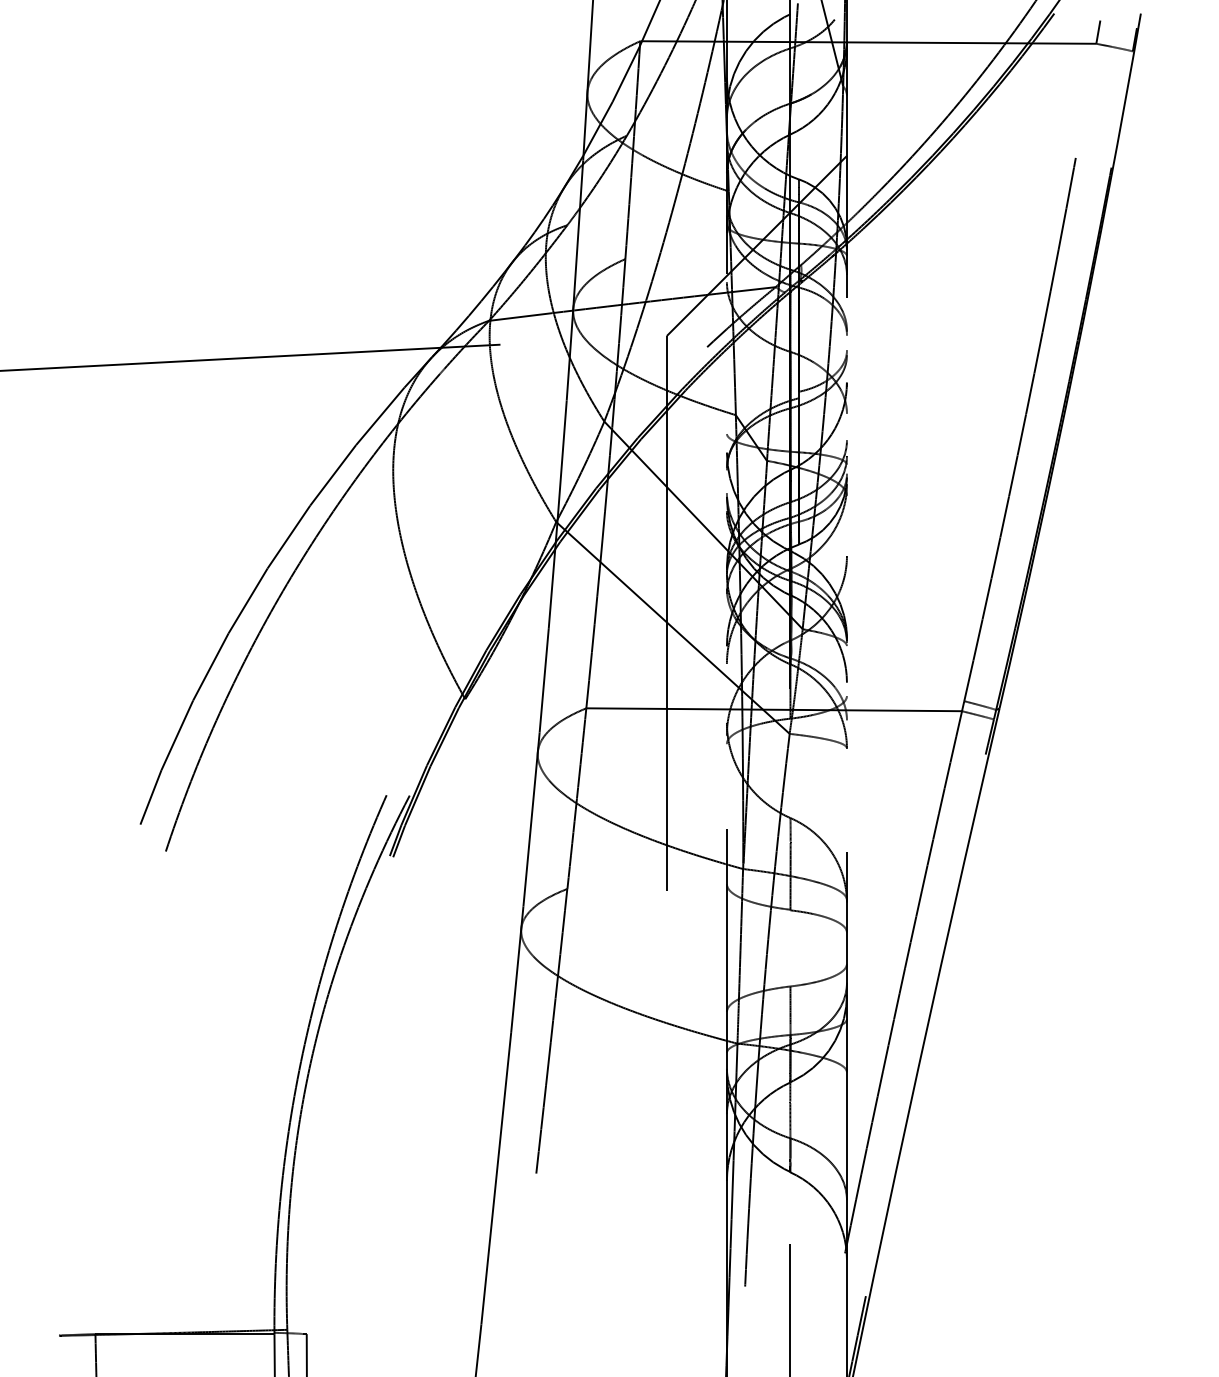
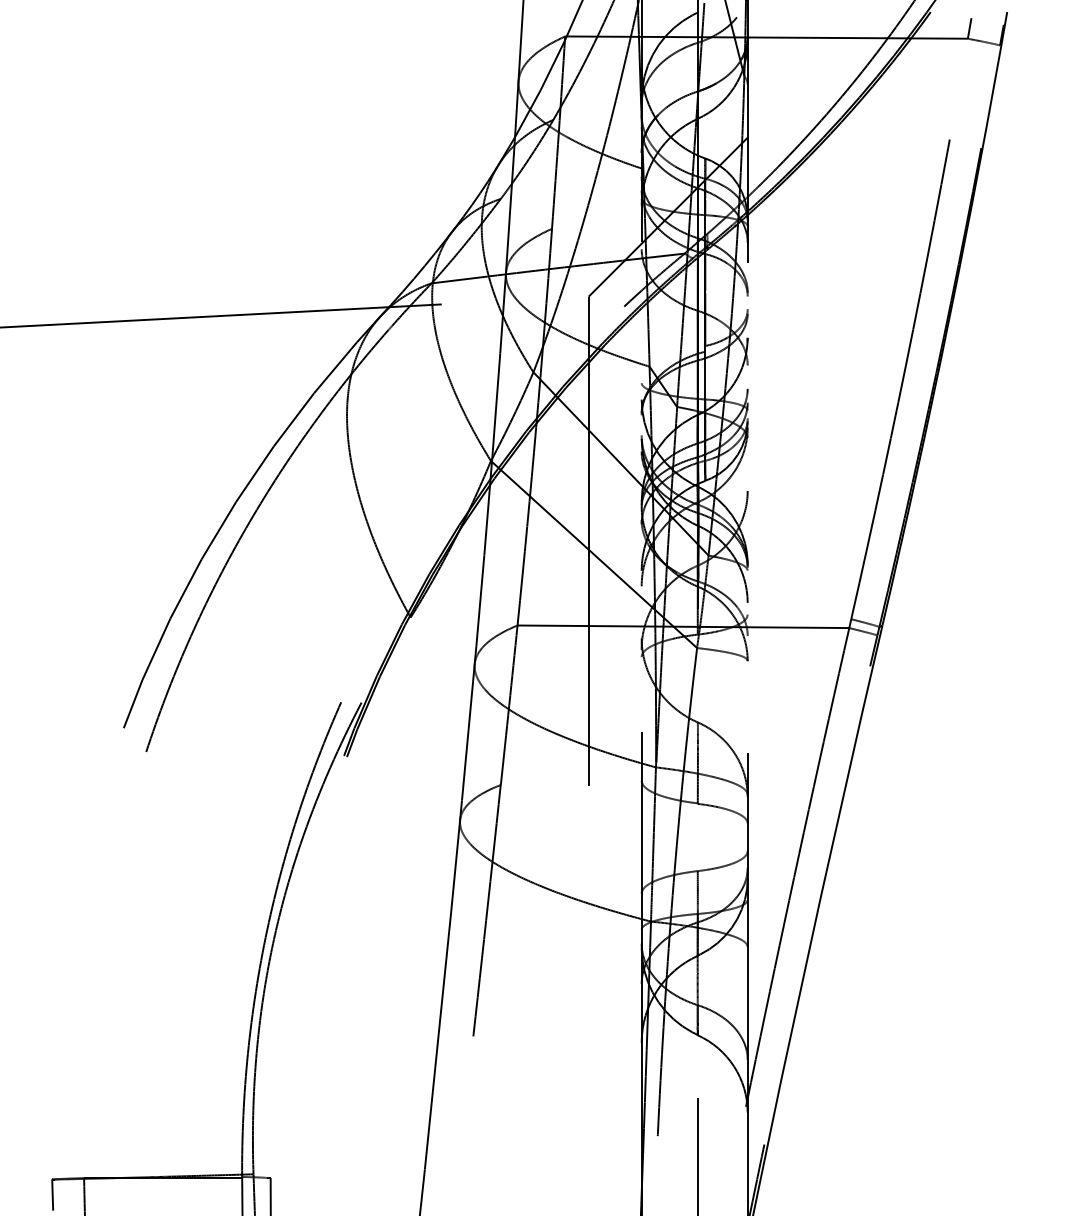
line: (59, 1352) -> (52, 1194), added

